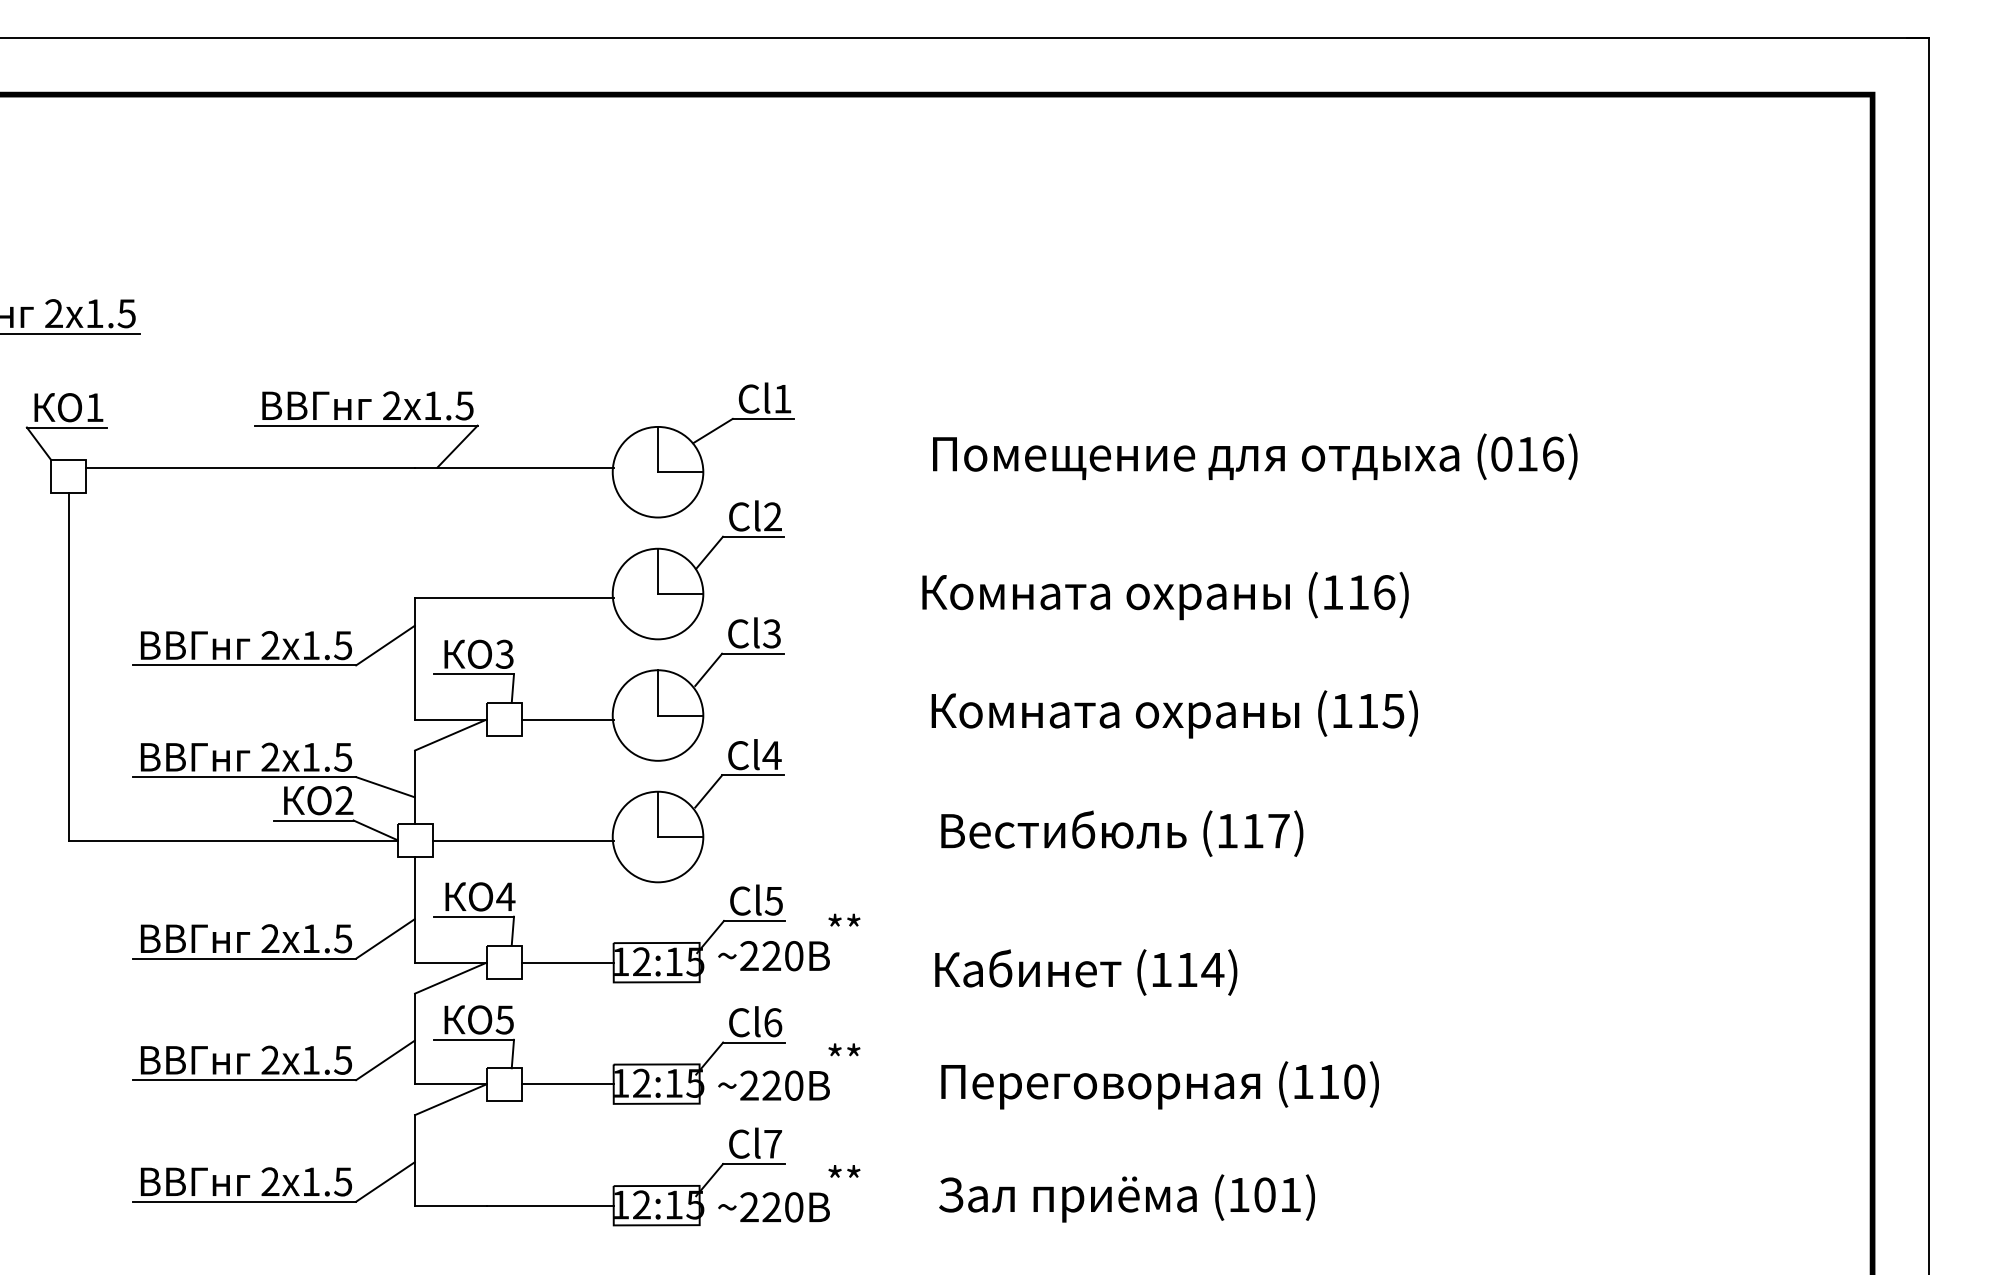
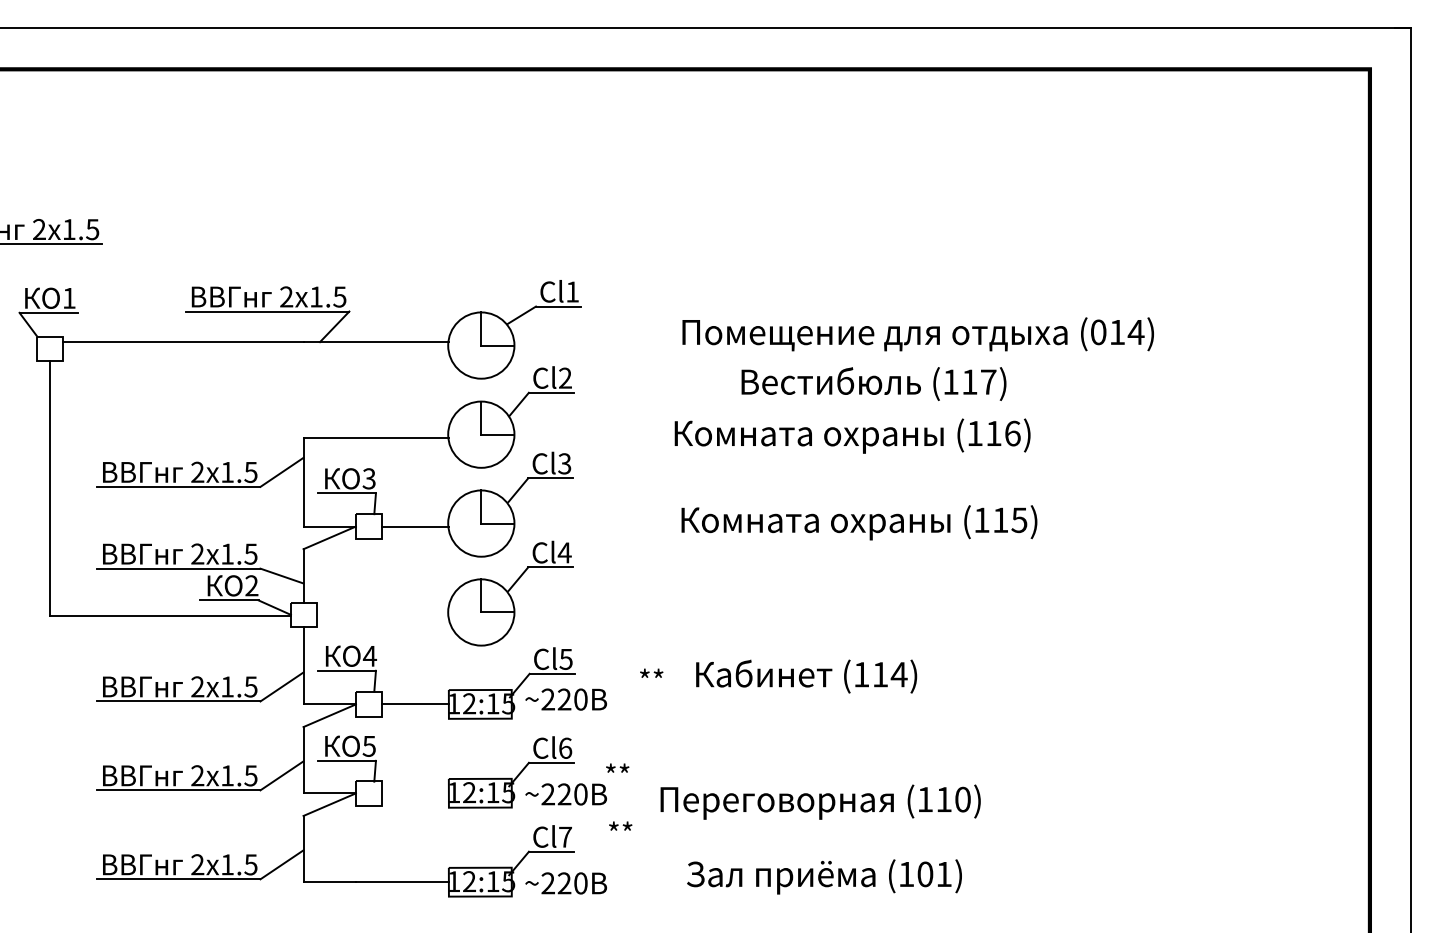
text: (1552, 454) -> (1135, 332), (016) -> (014)
text: (1121, 832) -> (873, 383), moved
line: (522, 841) -> (382, 615), removed
text: (844, 919) -> (651, 672), moved
text: (1086, 972) -> (806, 676), moved
line: (566, 1084) -> (414, 793), removed
text: (1159, 1084) -> (820, 801), moved
text: (844, 1170) -> (620, 825), moved

